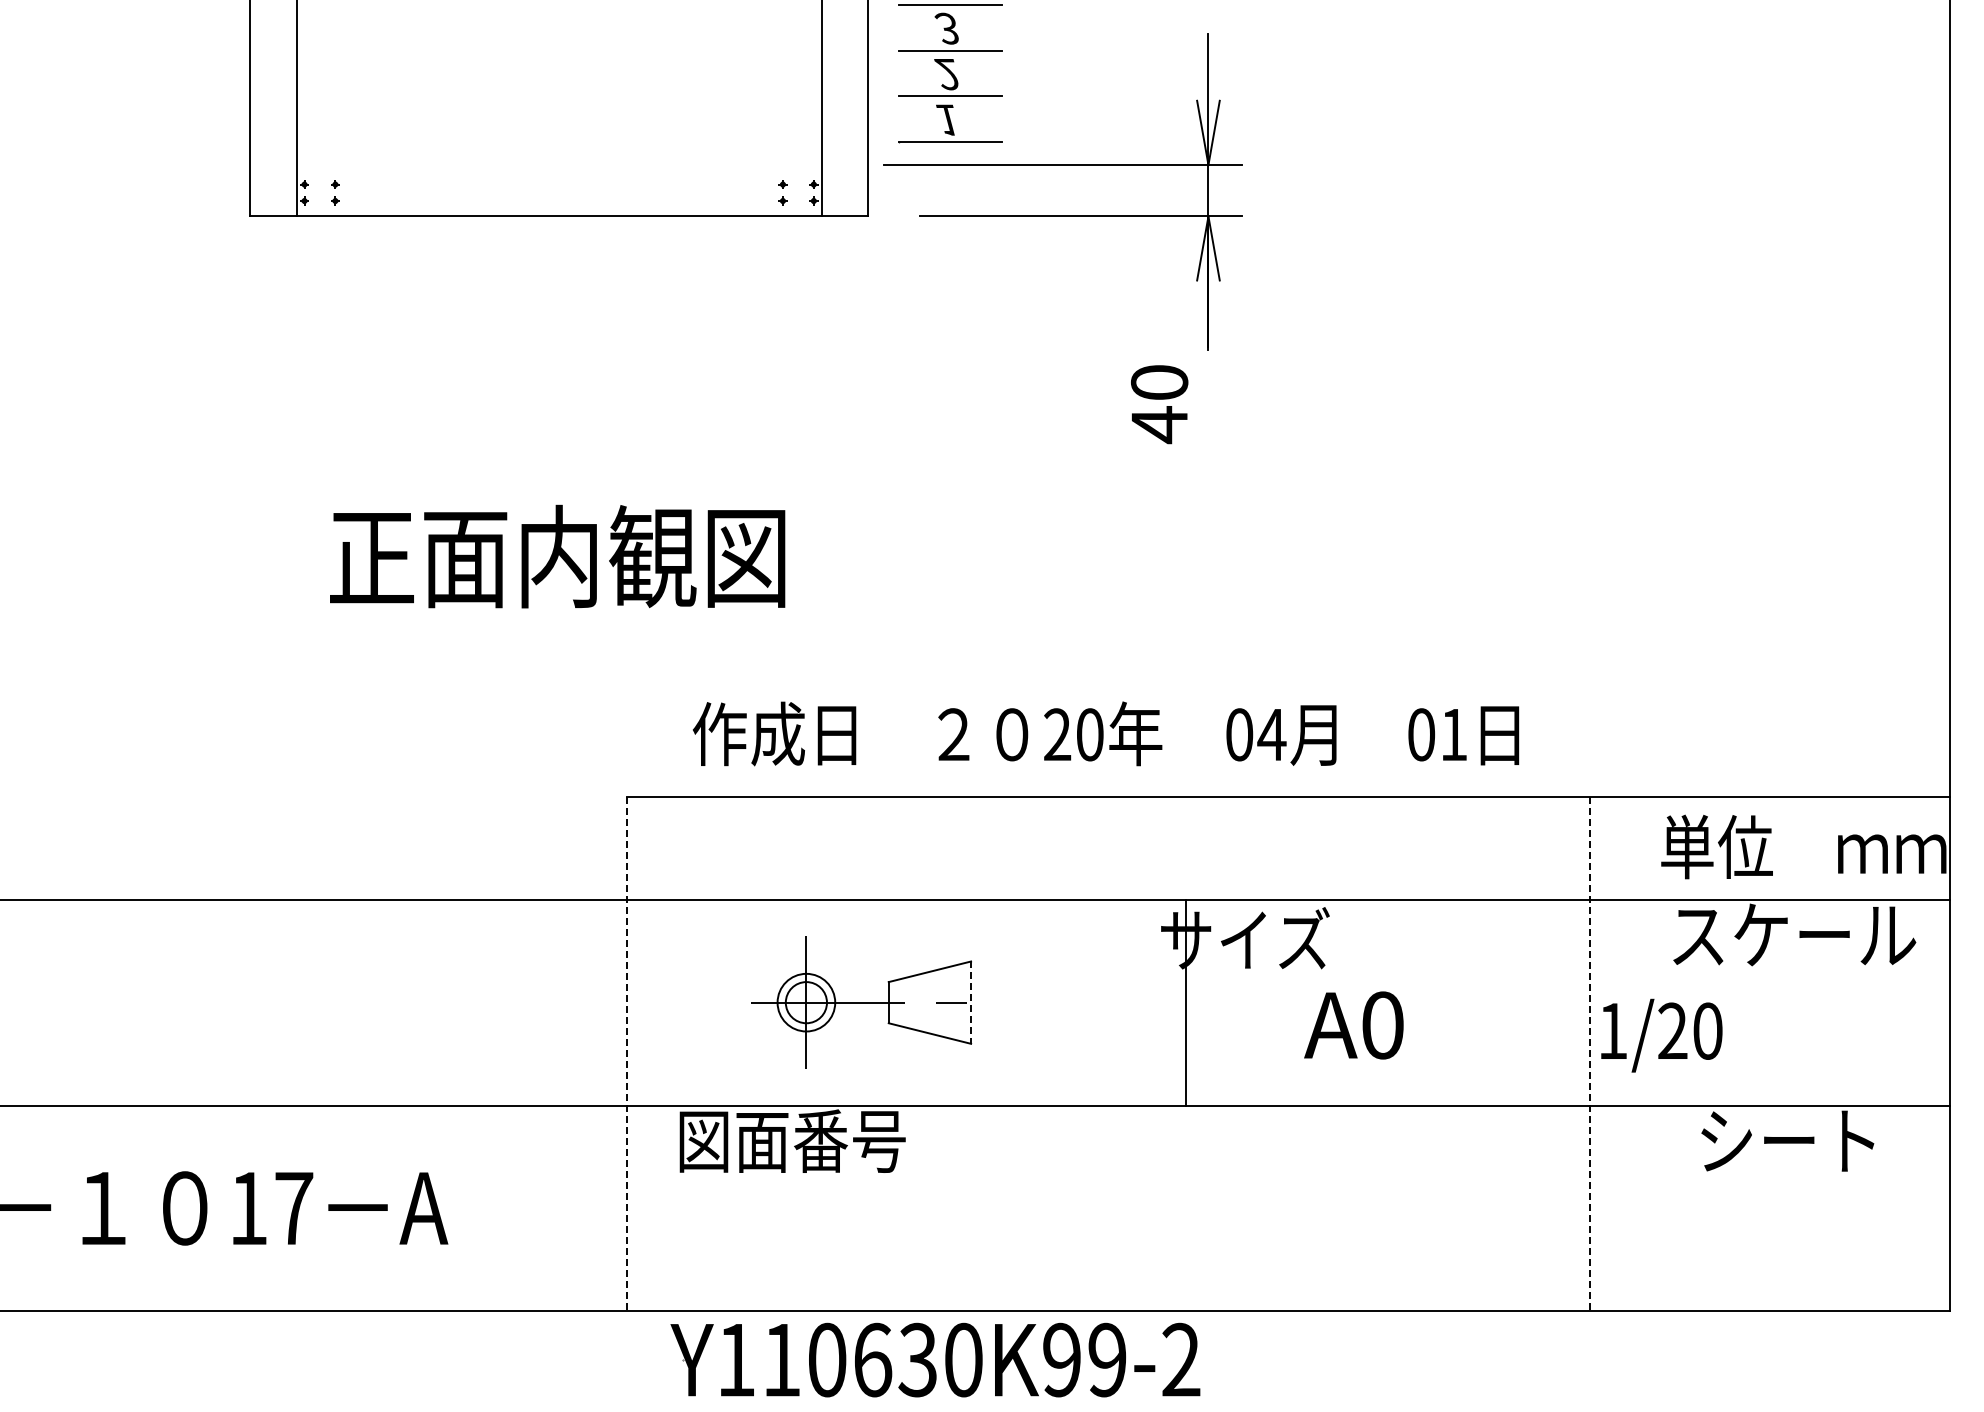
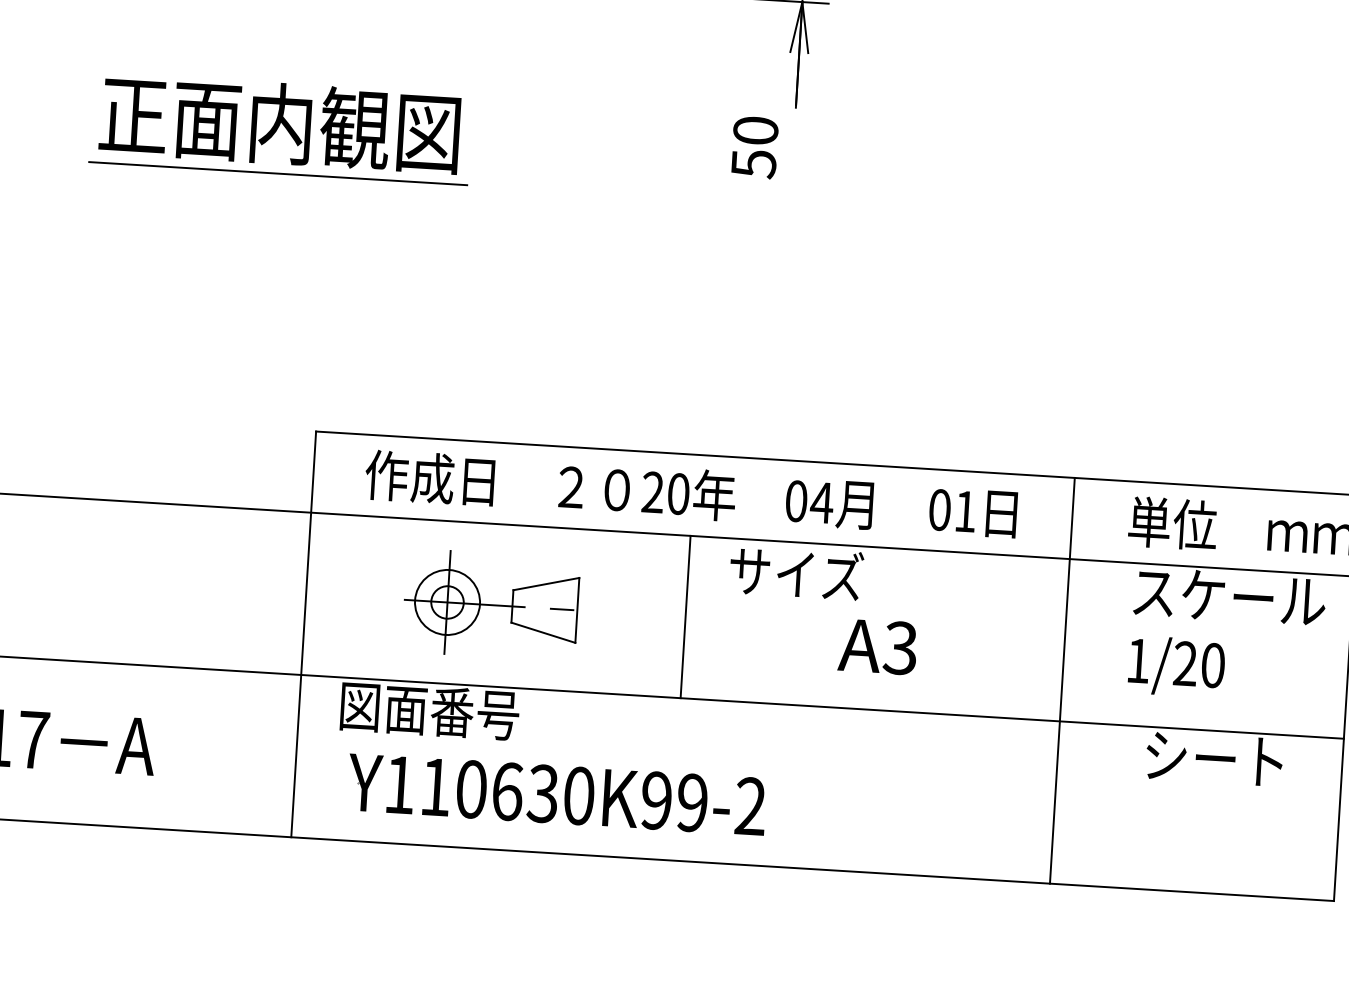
text: (1159, 425) -> (753, 164), 40 -> 50
line: (559, 473) -> (278, 173), added
text: (557, 556) -> (279, 123), moved
text: (1106, 733) -> (691, 493), moved
circle: (806, 1002) -> (447, 602), size x1.43
line: (1186, 1002) -> (685, 616), moved
line: (971, 1003) -> (577, 611), dashed -> solid
text: (1382, 1025) -> (900, 648), A0 -> A3
text: (1661, 1035) -> (1176, 666), moved
line: (627, 1054) -> (303, 634), dashed -> solid
line: (1589, 1054) -> (1062, 681), dashed -> solid
part: (935, 1359) -> (556, 794), moved

